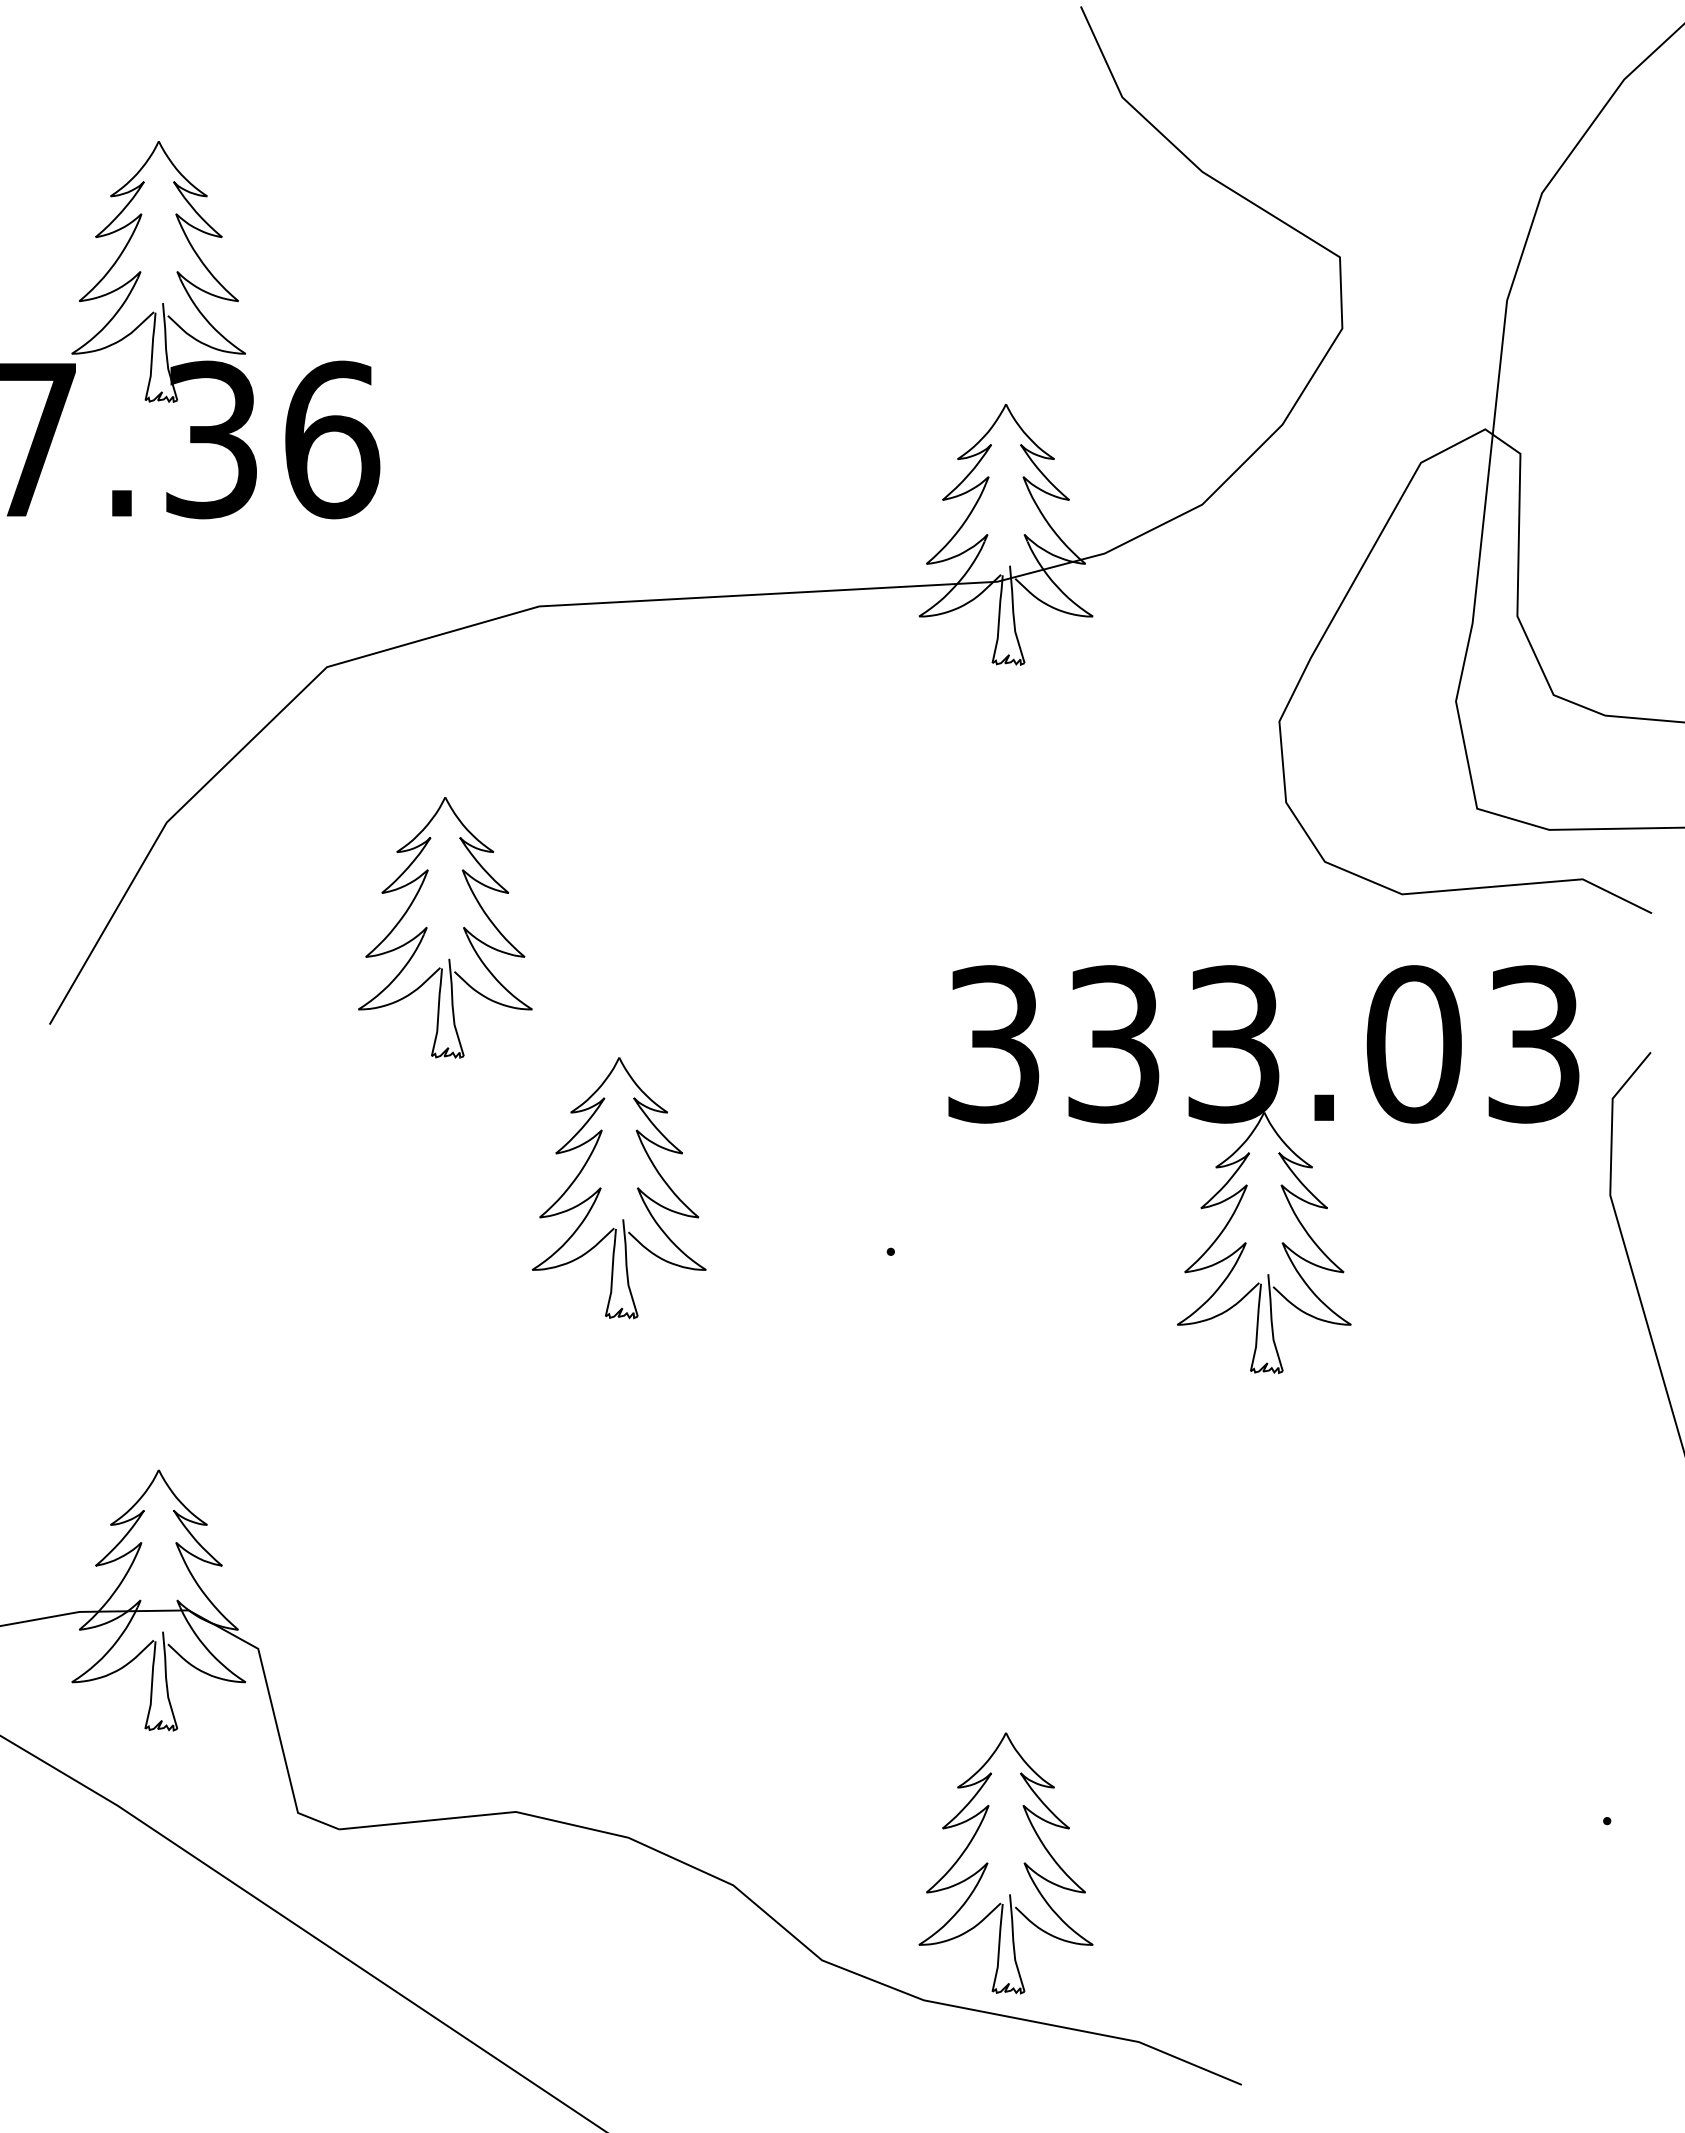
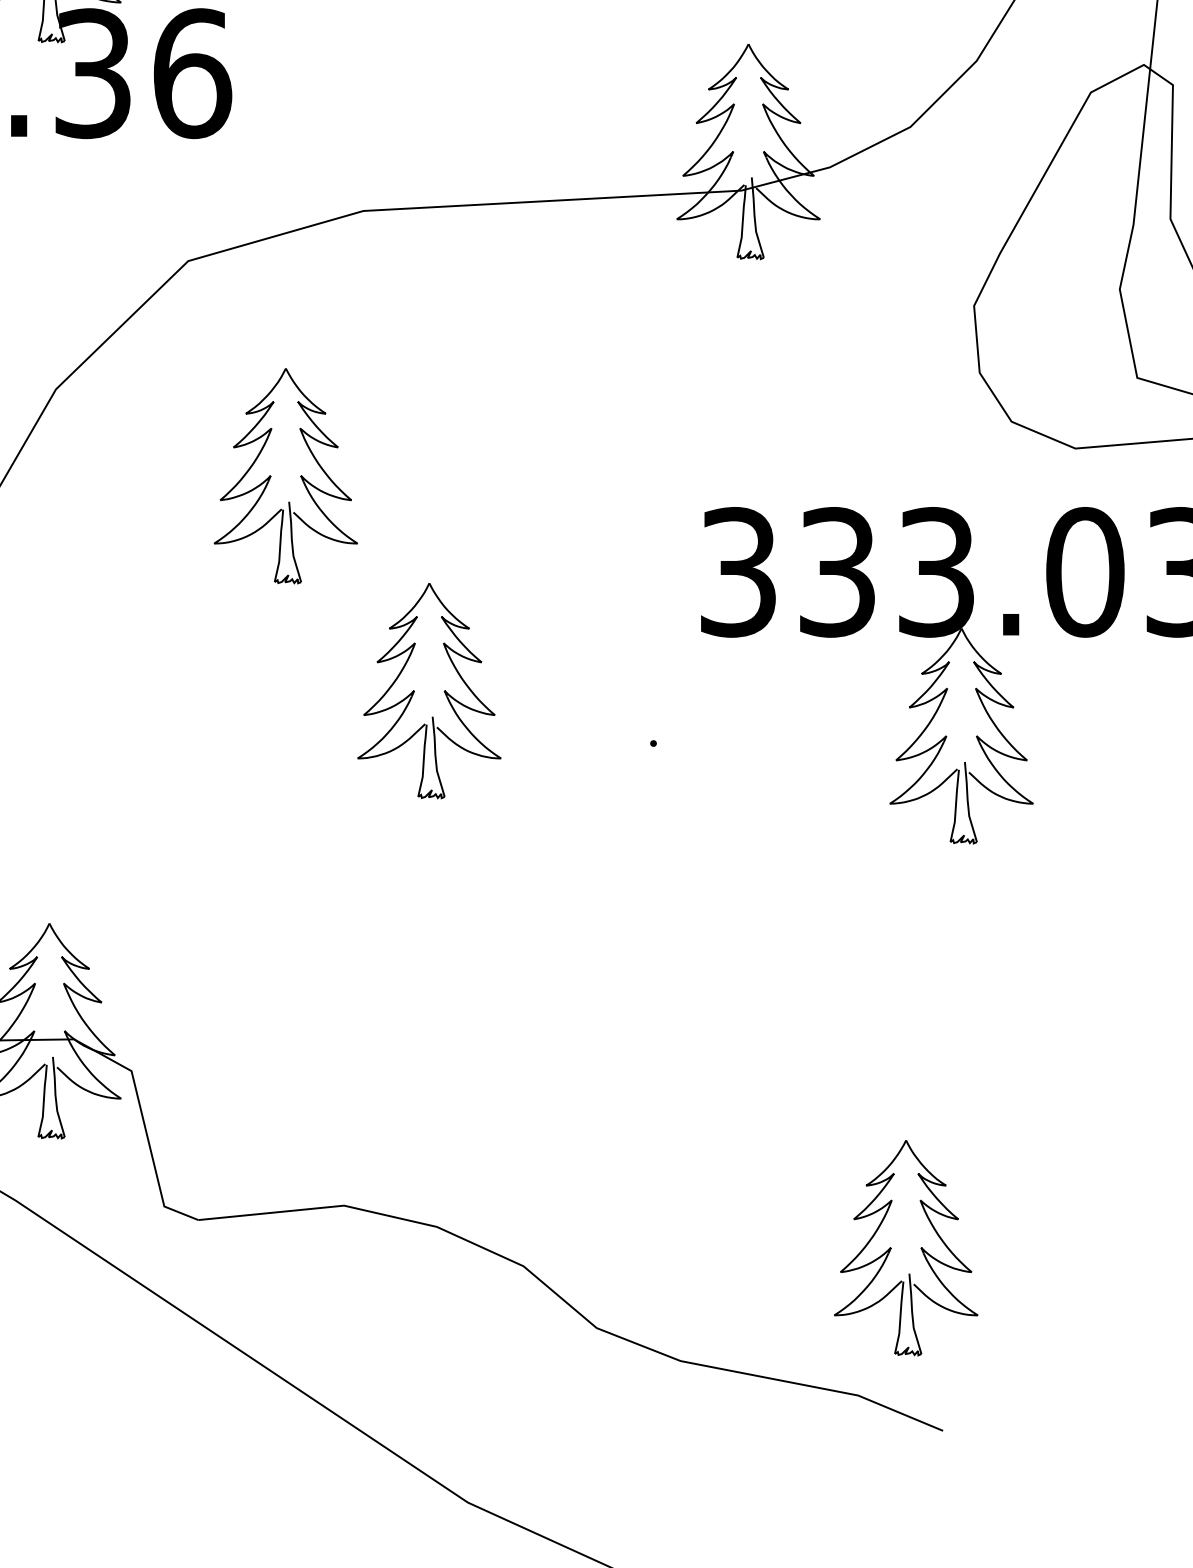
part: (988, 1863) -> (891, 1248), moved

